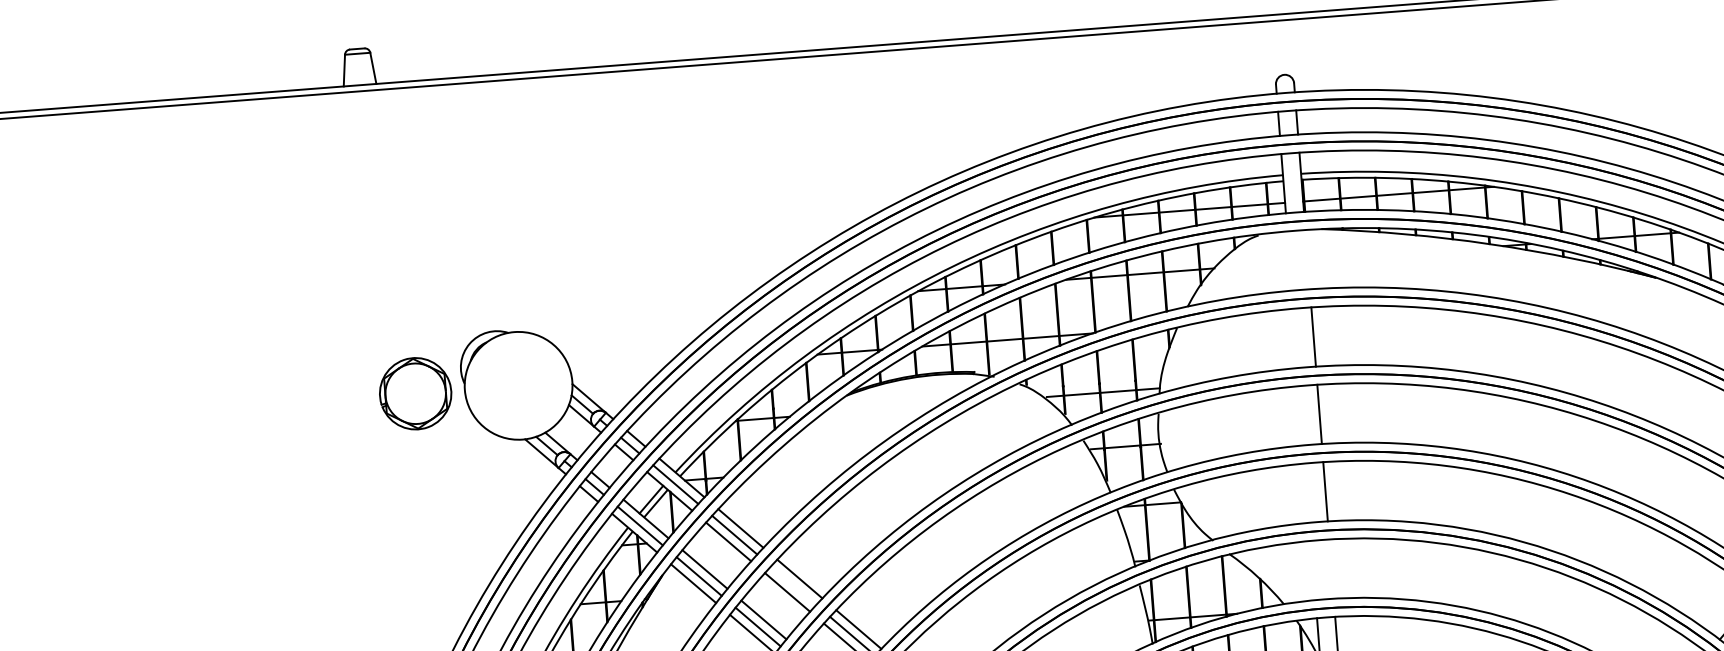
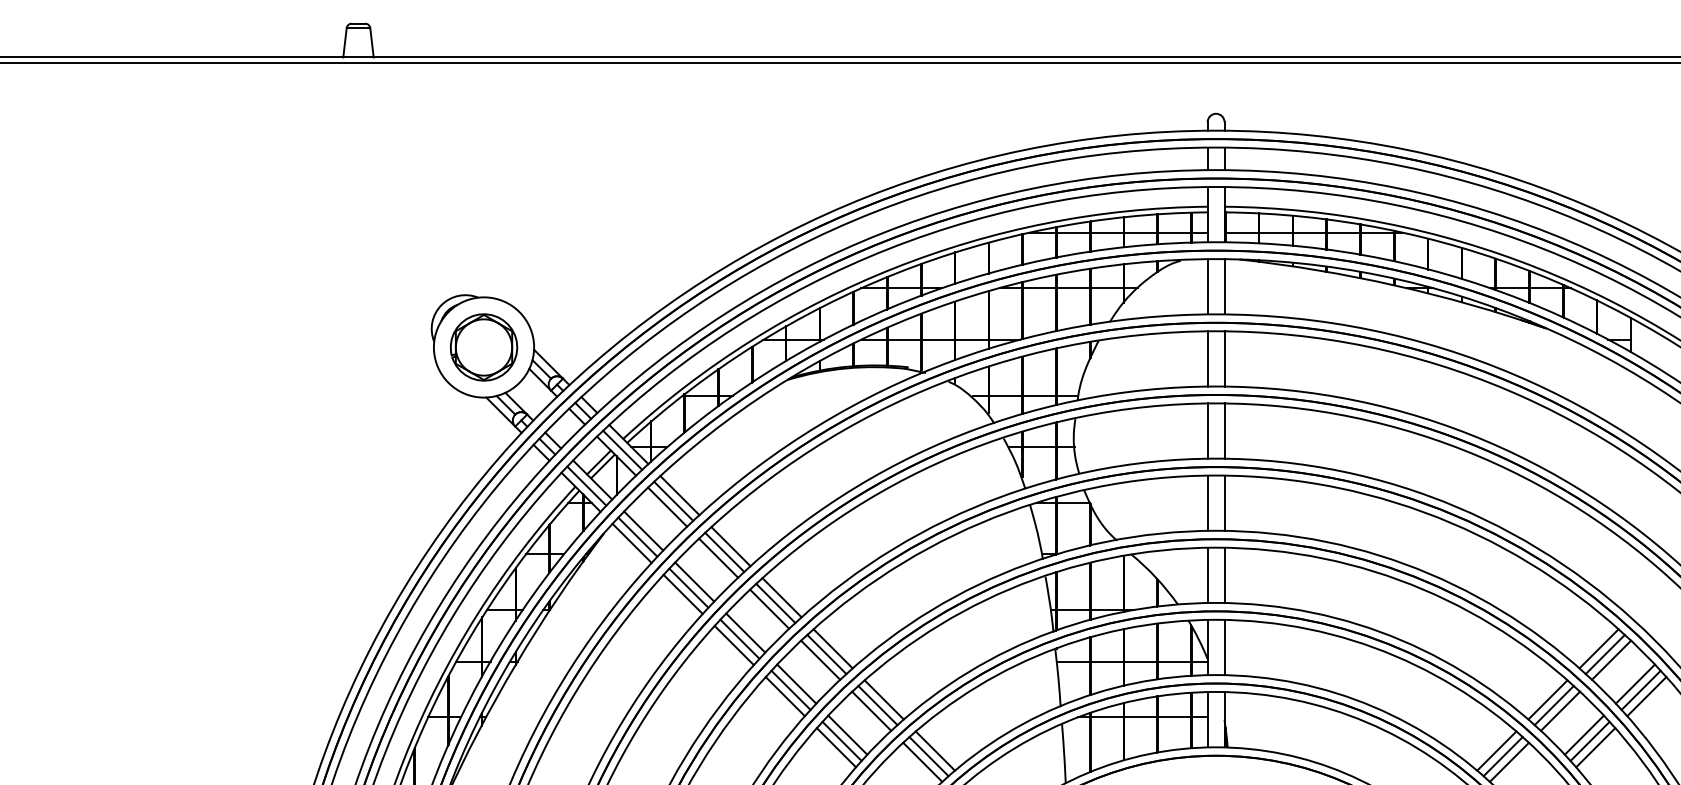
line: (1307, 259) -> (1224, 286), added
line: (1289, 260) -> (1207, 286), added
line: (1295, 337) -> (1207, 358), added
part: (415, 393) -> (483, 347), moved
line: (1301, 415) -> (1207, 430), added
line: (1307, 492) -> (1207, 502), added
line: (1331, 569) -> (1224, 575), added
line: (1313, 570) -> (1207, 575), added
line: (793, 584) -> (724, 551), added

